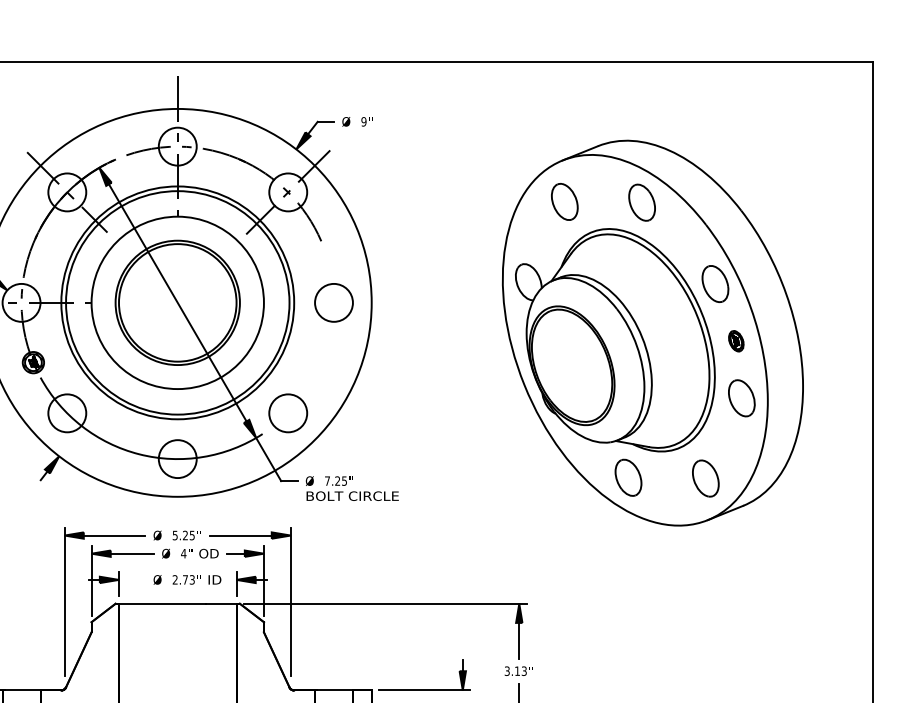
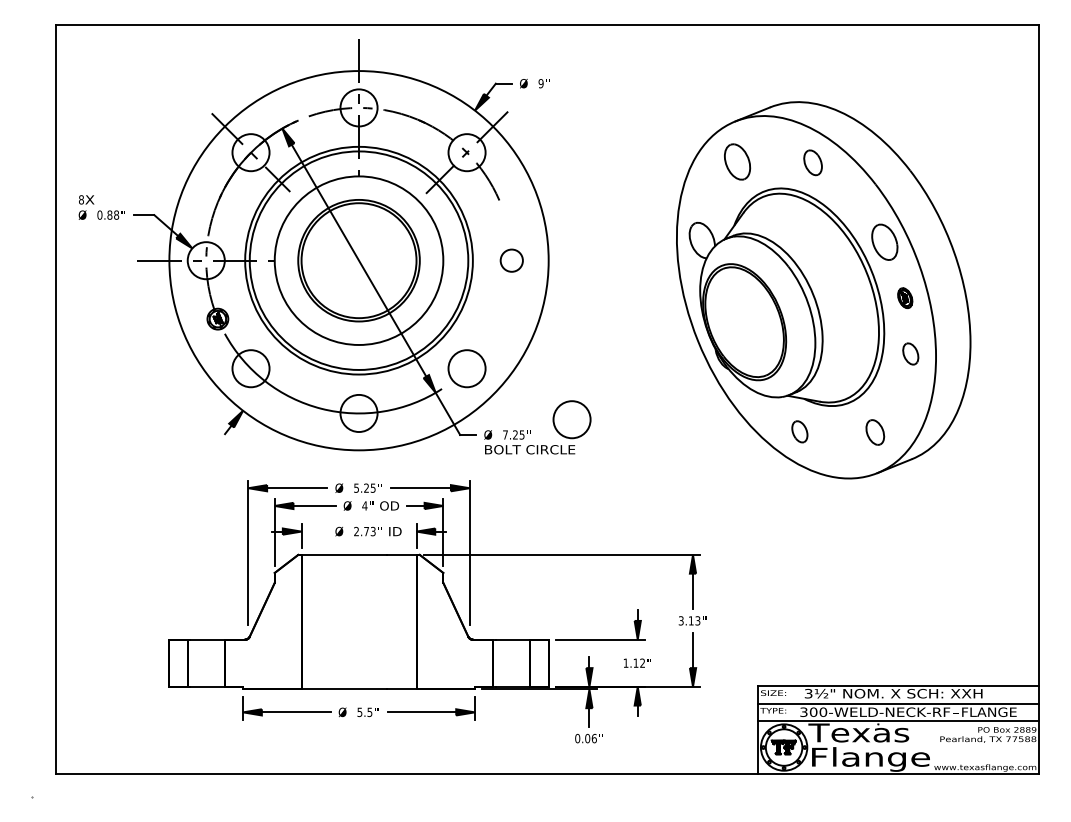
part: (641, 202) -> (812, 162), size x0.7
circle: (333, 302) -> (511, 260), size x0.6
part: (741, 397) -> (910, 353), size x0.6
circle: (395, 465) -> (571, 419), added
part: (628, 477) -> (799, 431), size x0.6
part: (704, 478) -> (874, 432), size x0.7

